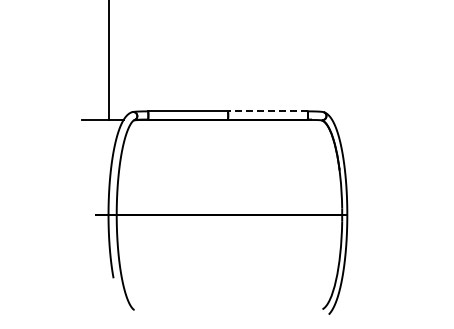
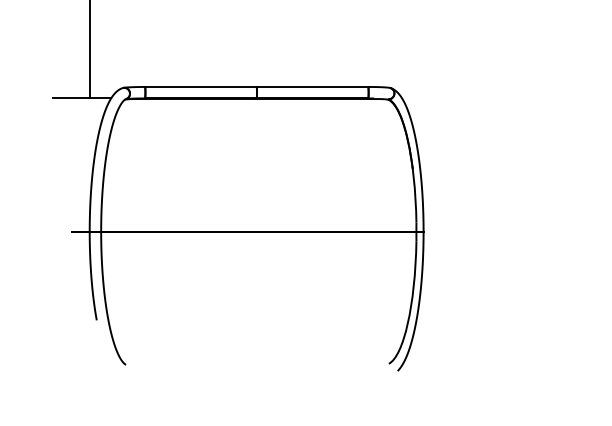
line: (267, 111) -> (311, 87), dashed -> solid

